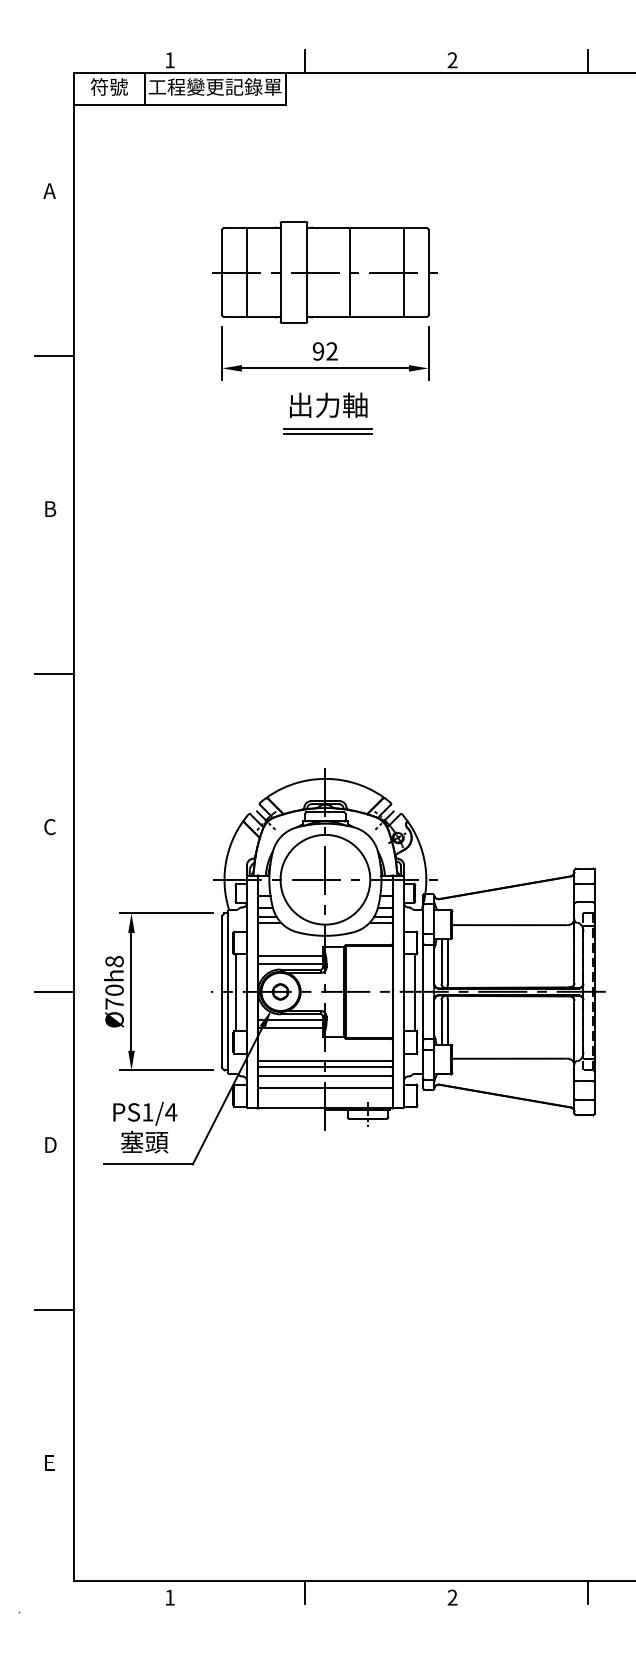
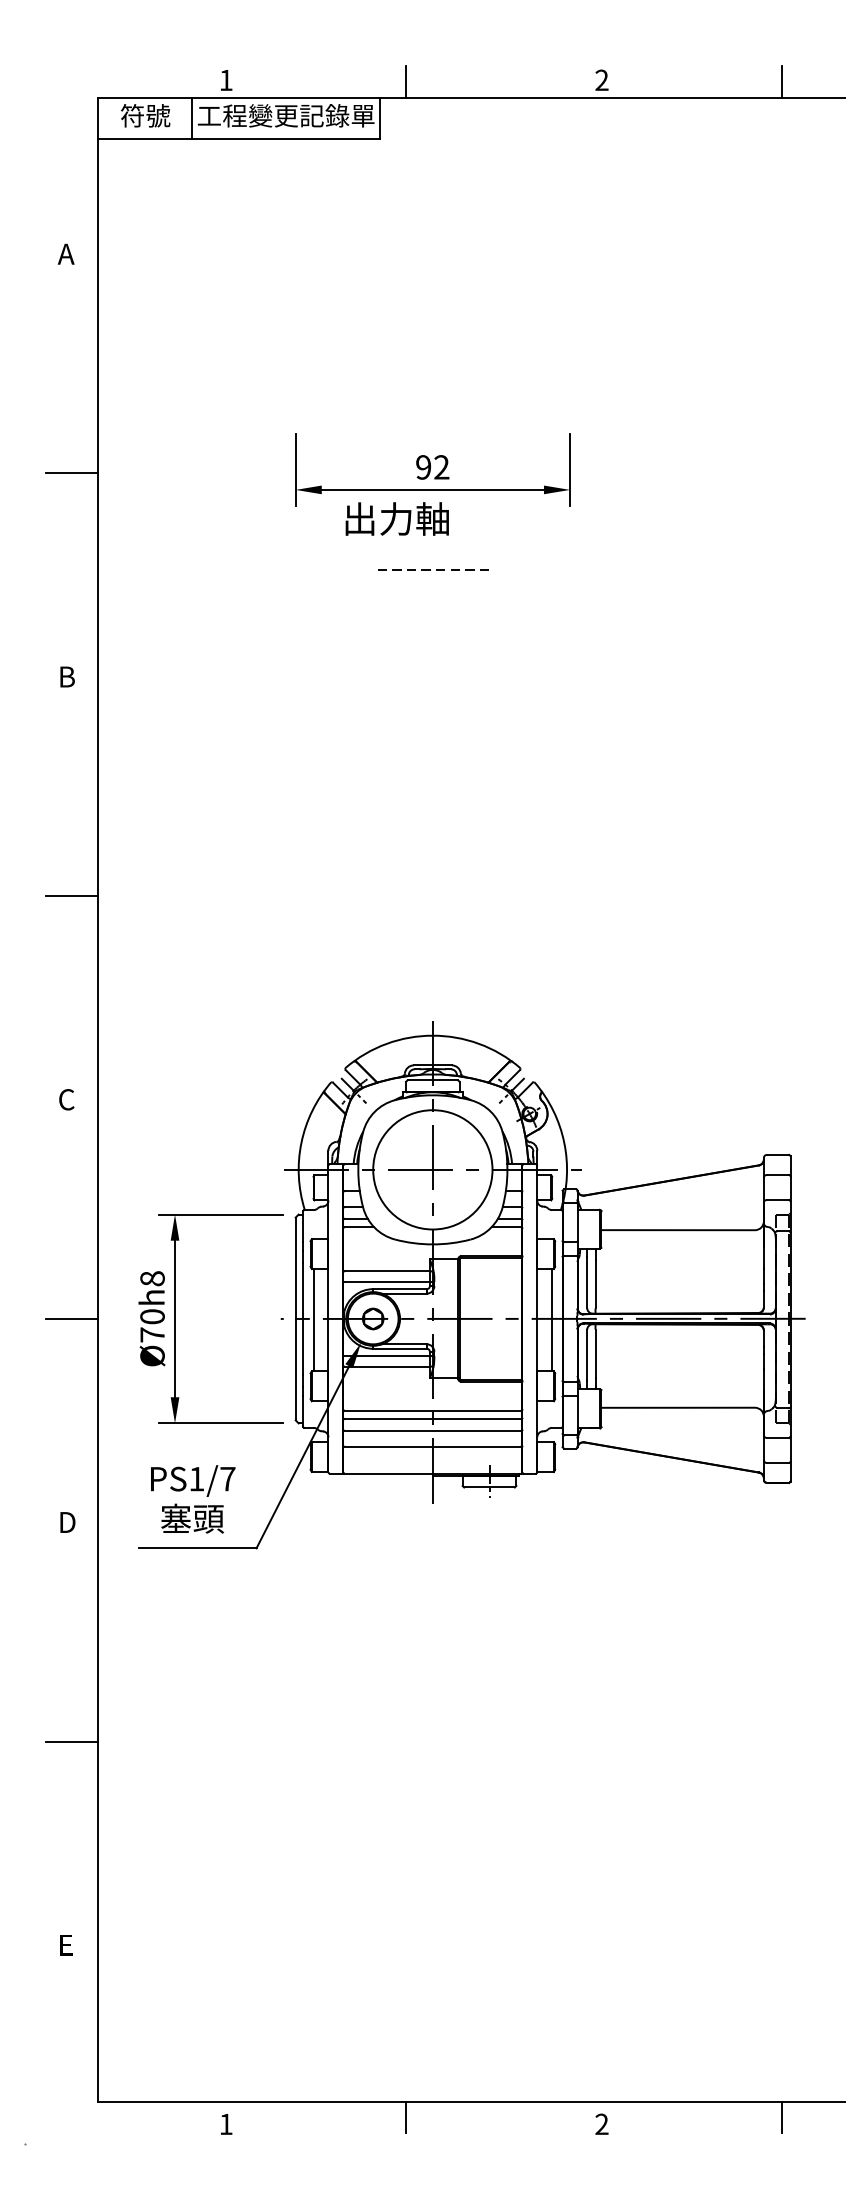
part: (324, 272) -> (431, 362), removed
text: (328, 404) -> (397, 517), moved
line: (328, 428) -> (436, 569), solid -> dashed
line: (327, 434) -> (435, 577), removed
text: (171, 1112) -> (228, 1479), PS1/4 -> PS1/7

